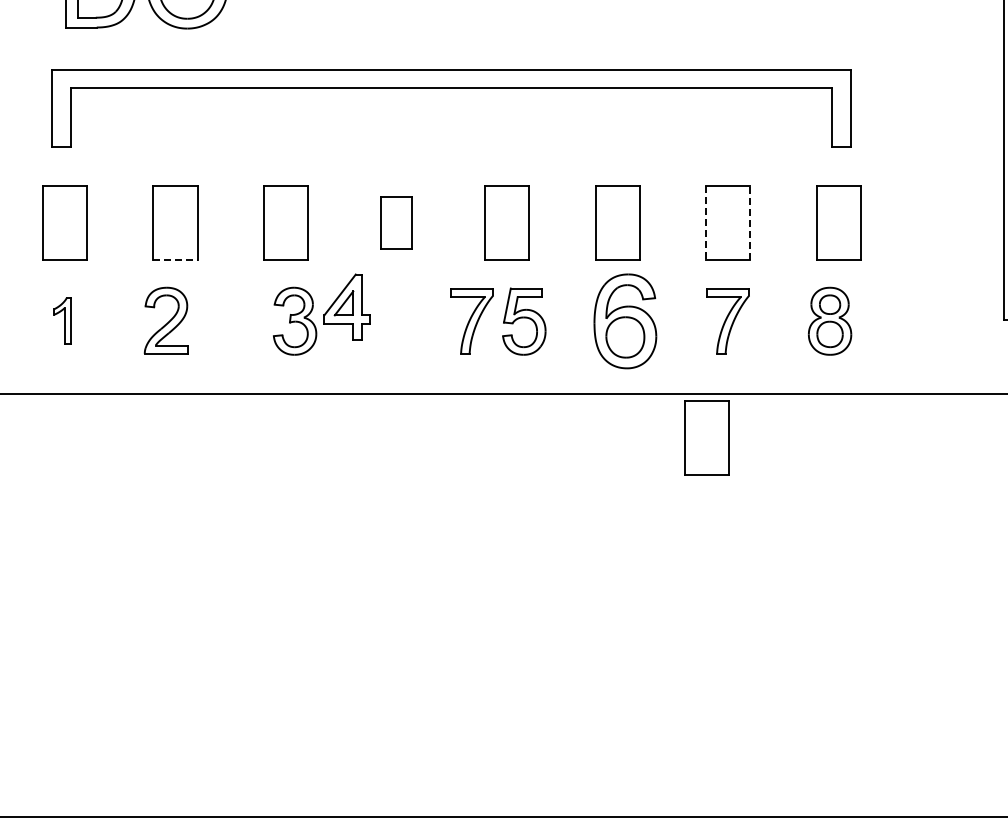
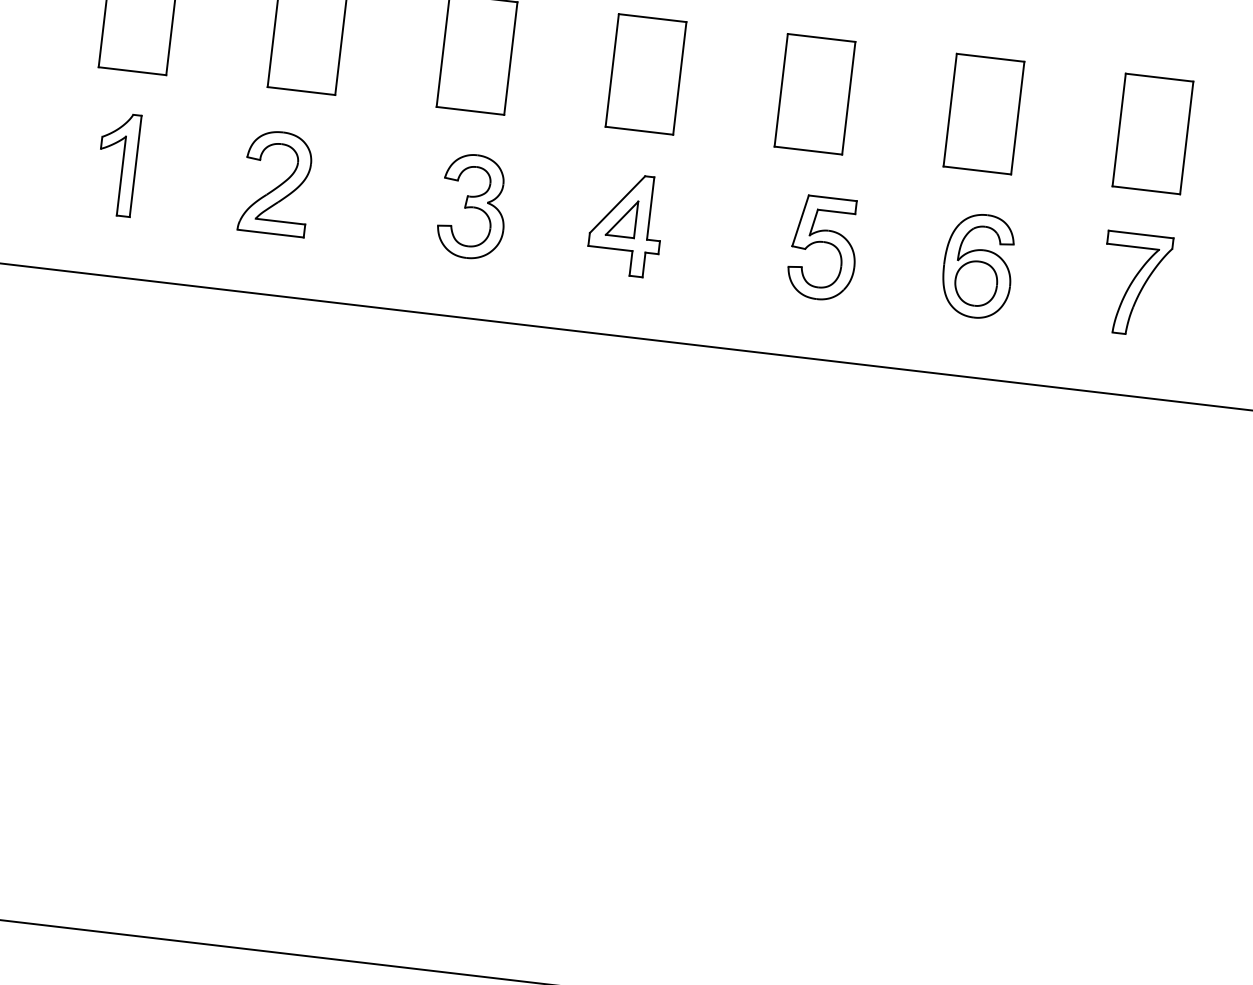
part: (396, 222) -> (645, 73), size x1.43
line: (706, 222) -> (1119, 129), dashed -> solid
line: (750, 222) -> (1187, 137), dashed -> solid
line: (176, 259) -> (302, 90), dashed -> solid
part: (346, 306) -> (625, 223), moved
part: (62, 320) -> (117, 163), size x1.43
part: (625, 320) -> (978, 264), size x0.71
part: (471, 321) -> (742, 238), removed
part: (706, 437) -> (1081, 458), removed

